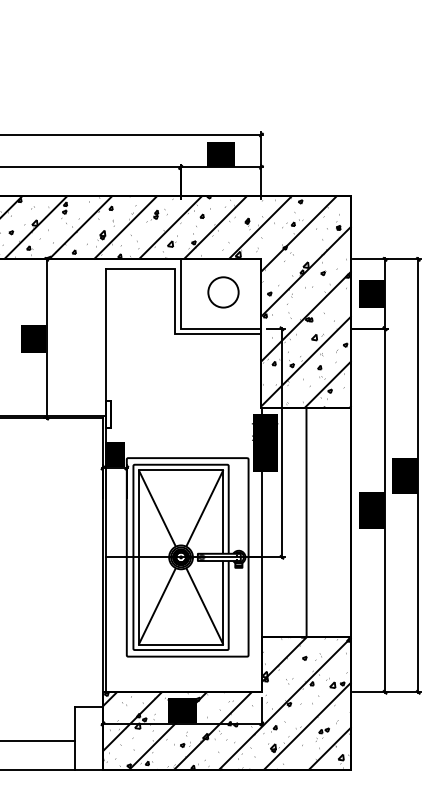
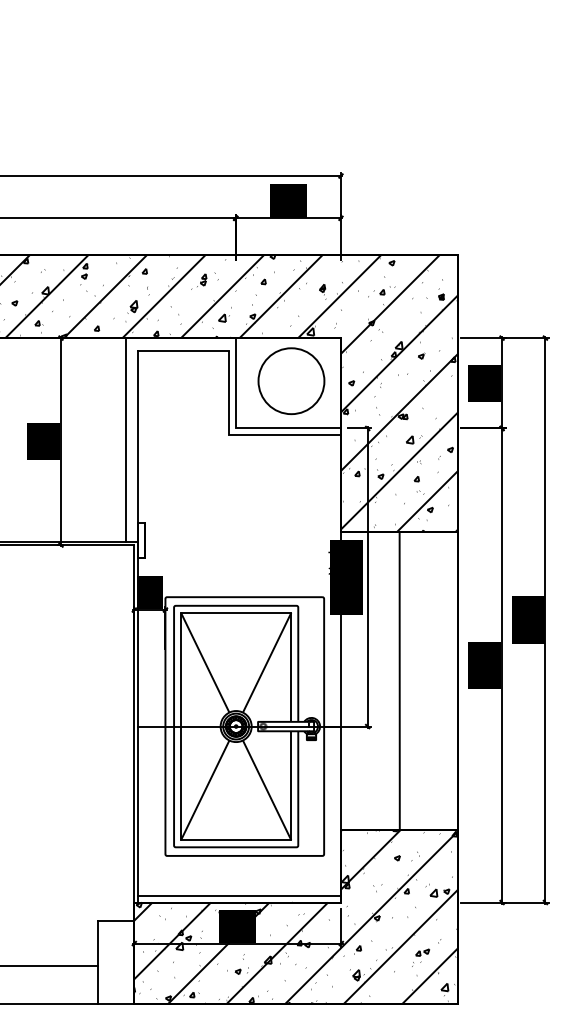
circle: (223, 292) -> (291, 381), size x1.67
line: (96, 337) -> (125, 439), added
line: (183, 687) -> (239, 896), added

